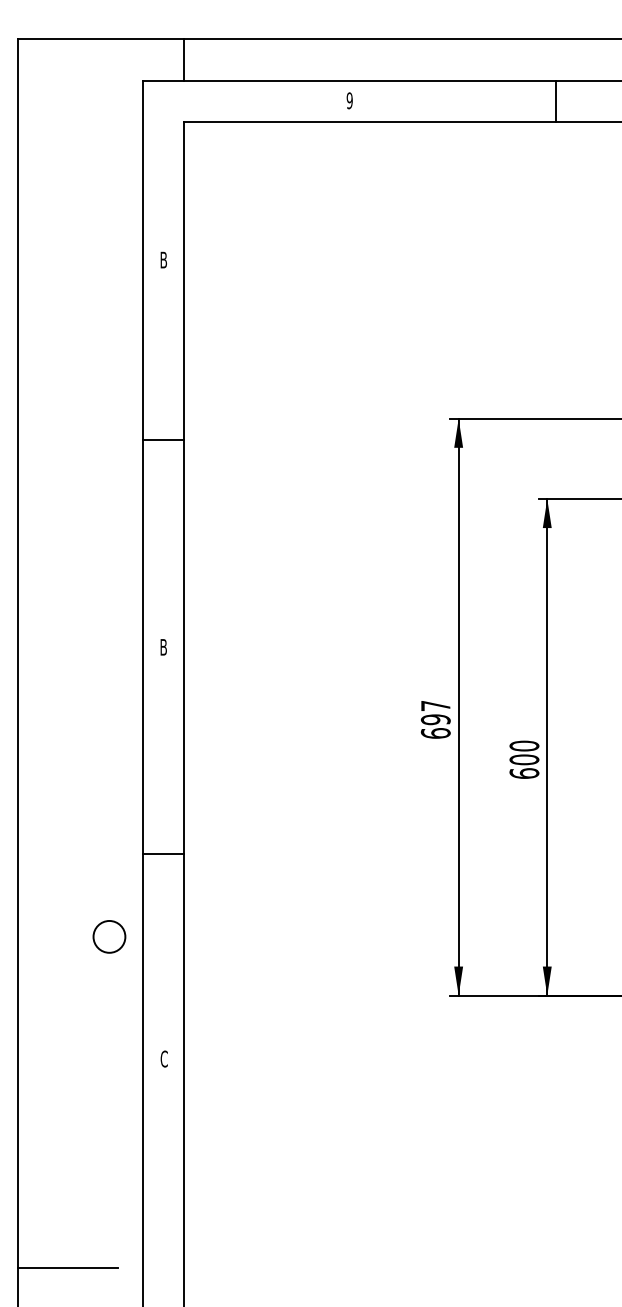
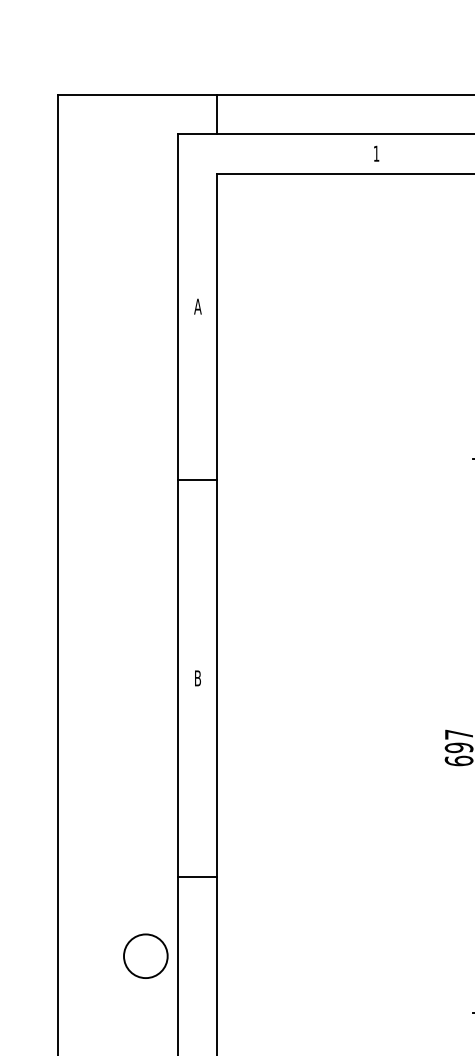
text: (349, 100) -> (376, 153), 9 -> 1
text: (163, 259) -> (197, 306), B -> A
circle: (109, 936) -> (145, 955), size x1.43

